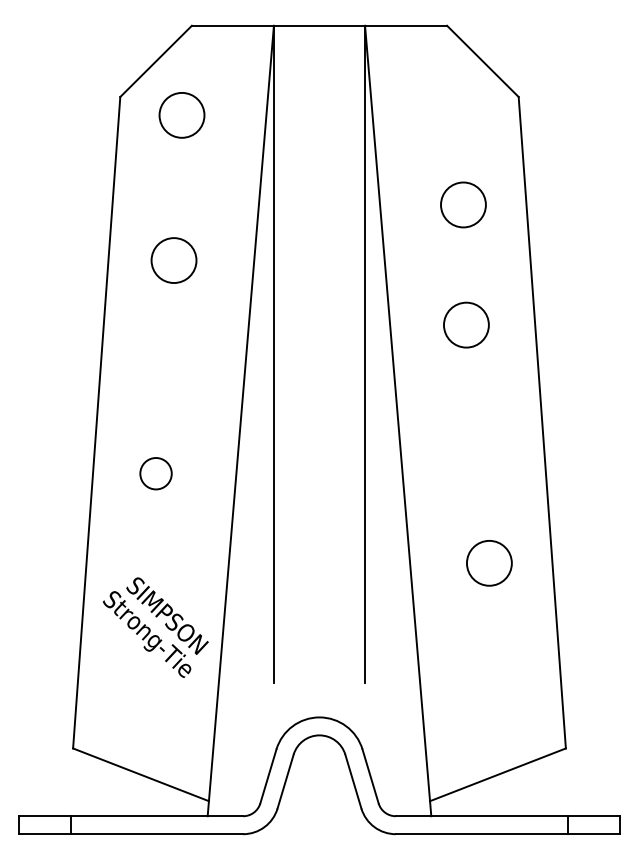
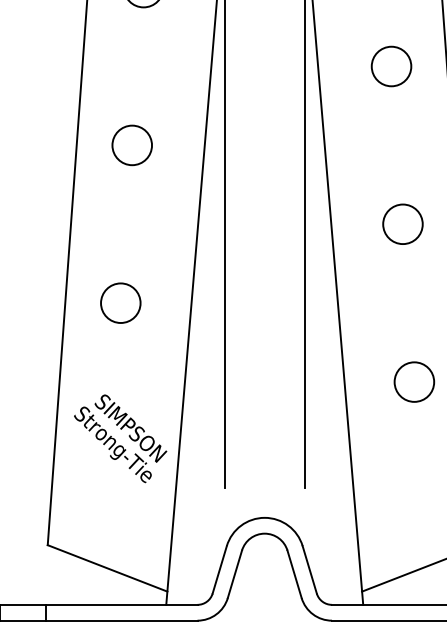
circle: (173, 260) -> (131, 145), moved
circle: (466, 324) -> (403, 223), moved
circle: (155, 473) -> (120, 303), size x1.43

